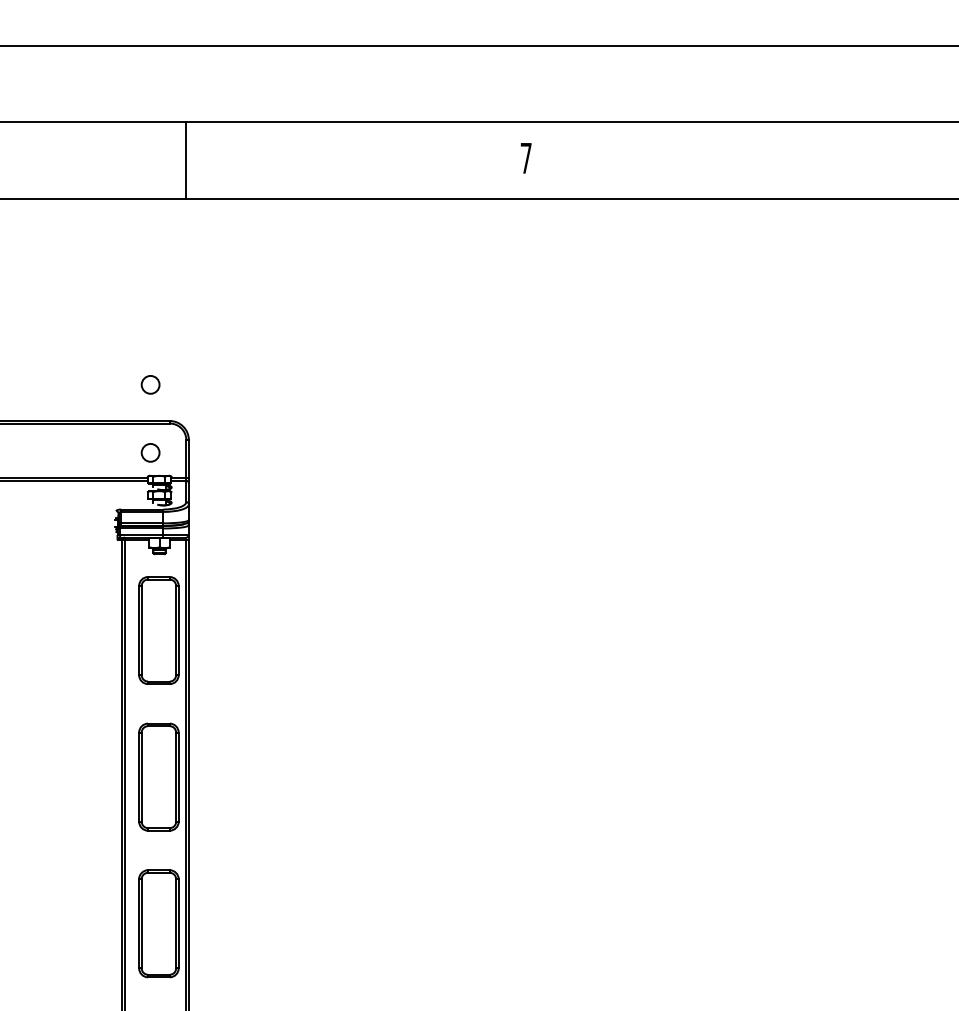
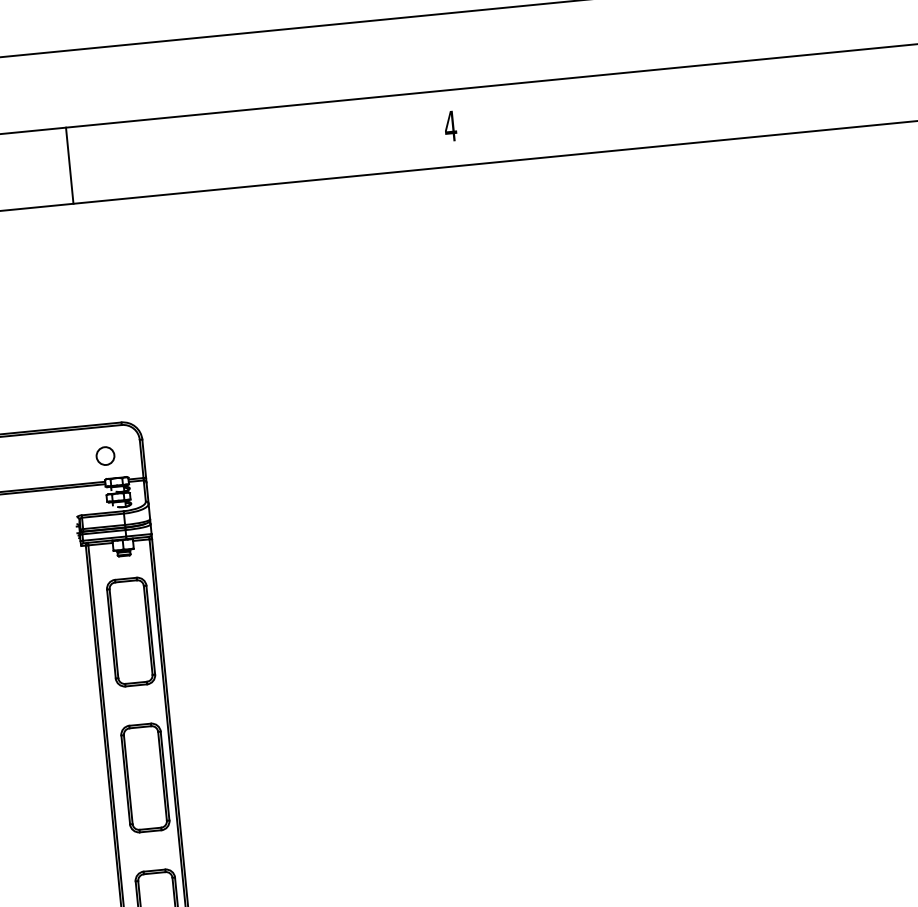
text: (526, 158) -> (450, 126), 7 -> 4
line: (186, 160) -> (69, 165), moved
circle: (150, 384) -> (98, 388), removed

